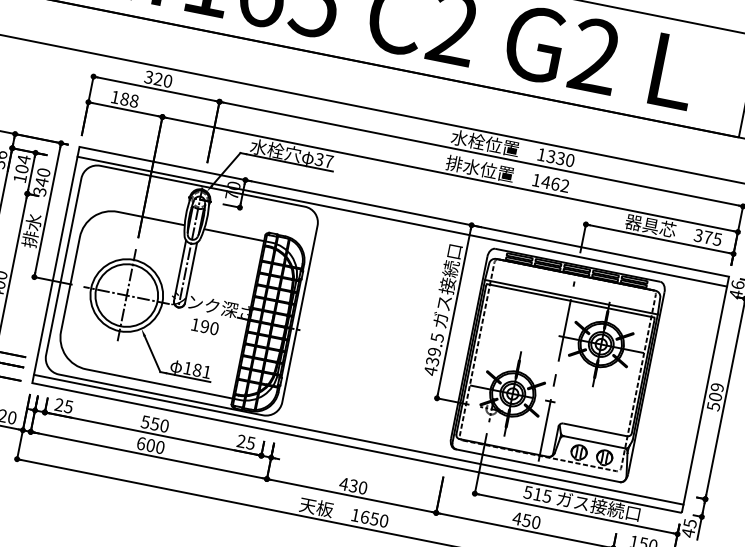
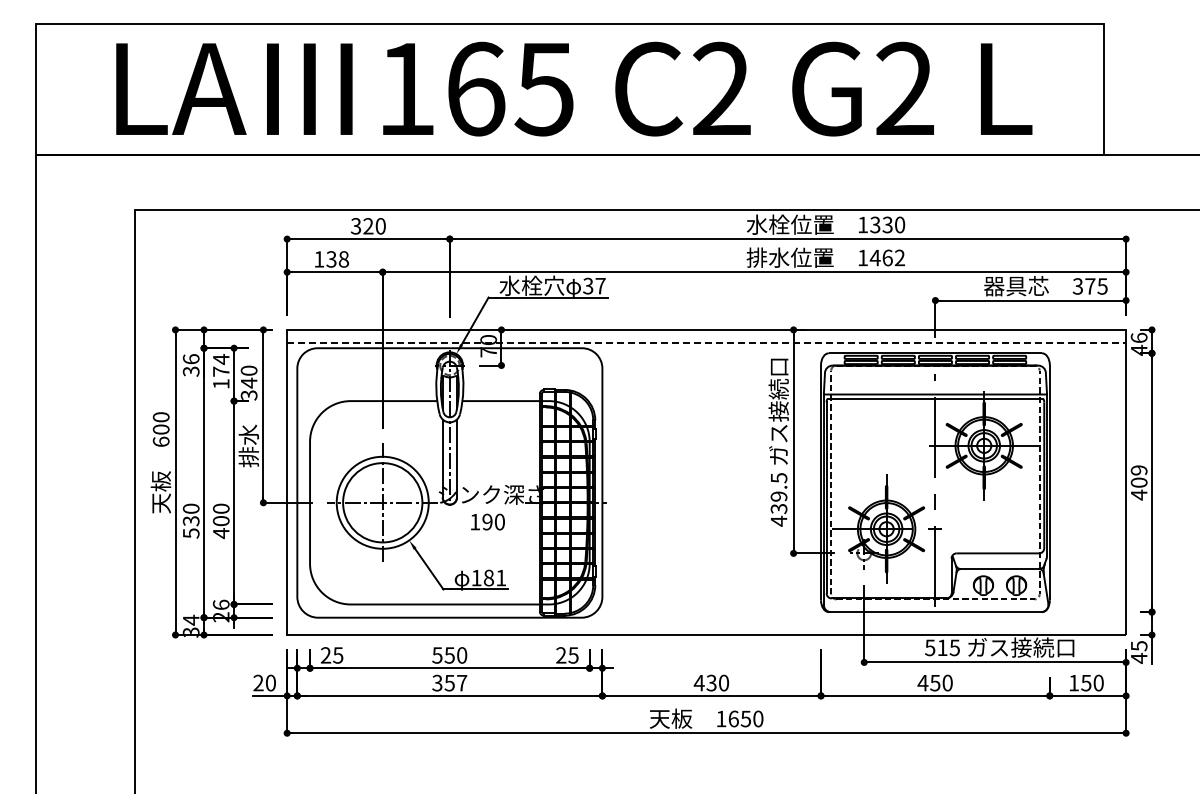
text: (124, 99) -> (331, 259), 188 -> 138
text: (22, 168) -> (221, 371), 104 -> 174
line: (403, 221) -> (707, 342), solid -> dashed
text: (713, 406) -> (1139, 494), 509 -> 409
line: (358, 439) -> (706, 624), removed
text: (150, 445) -> (449, 682), 600 -> 357

